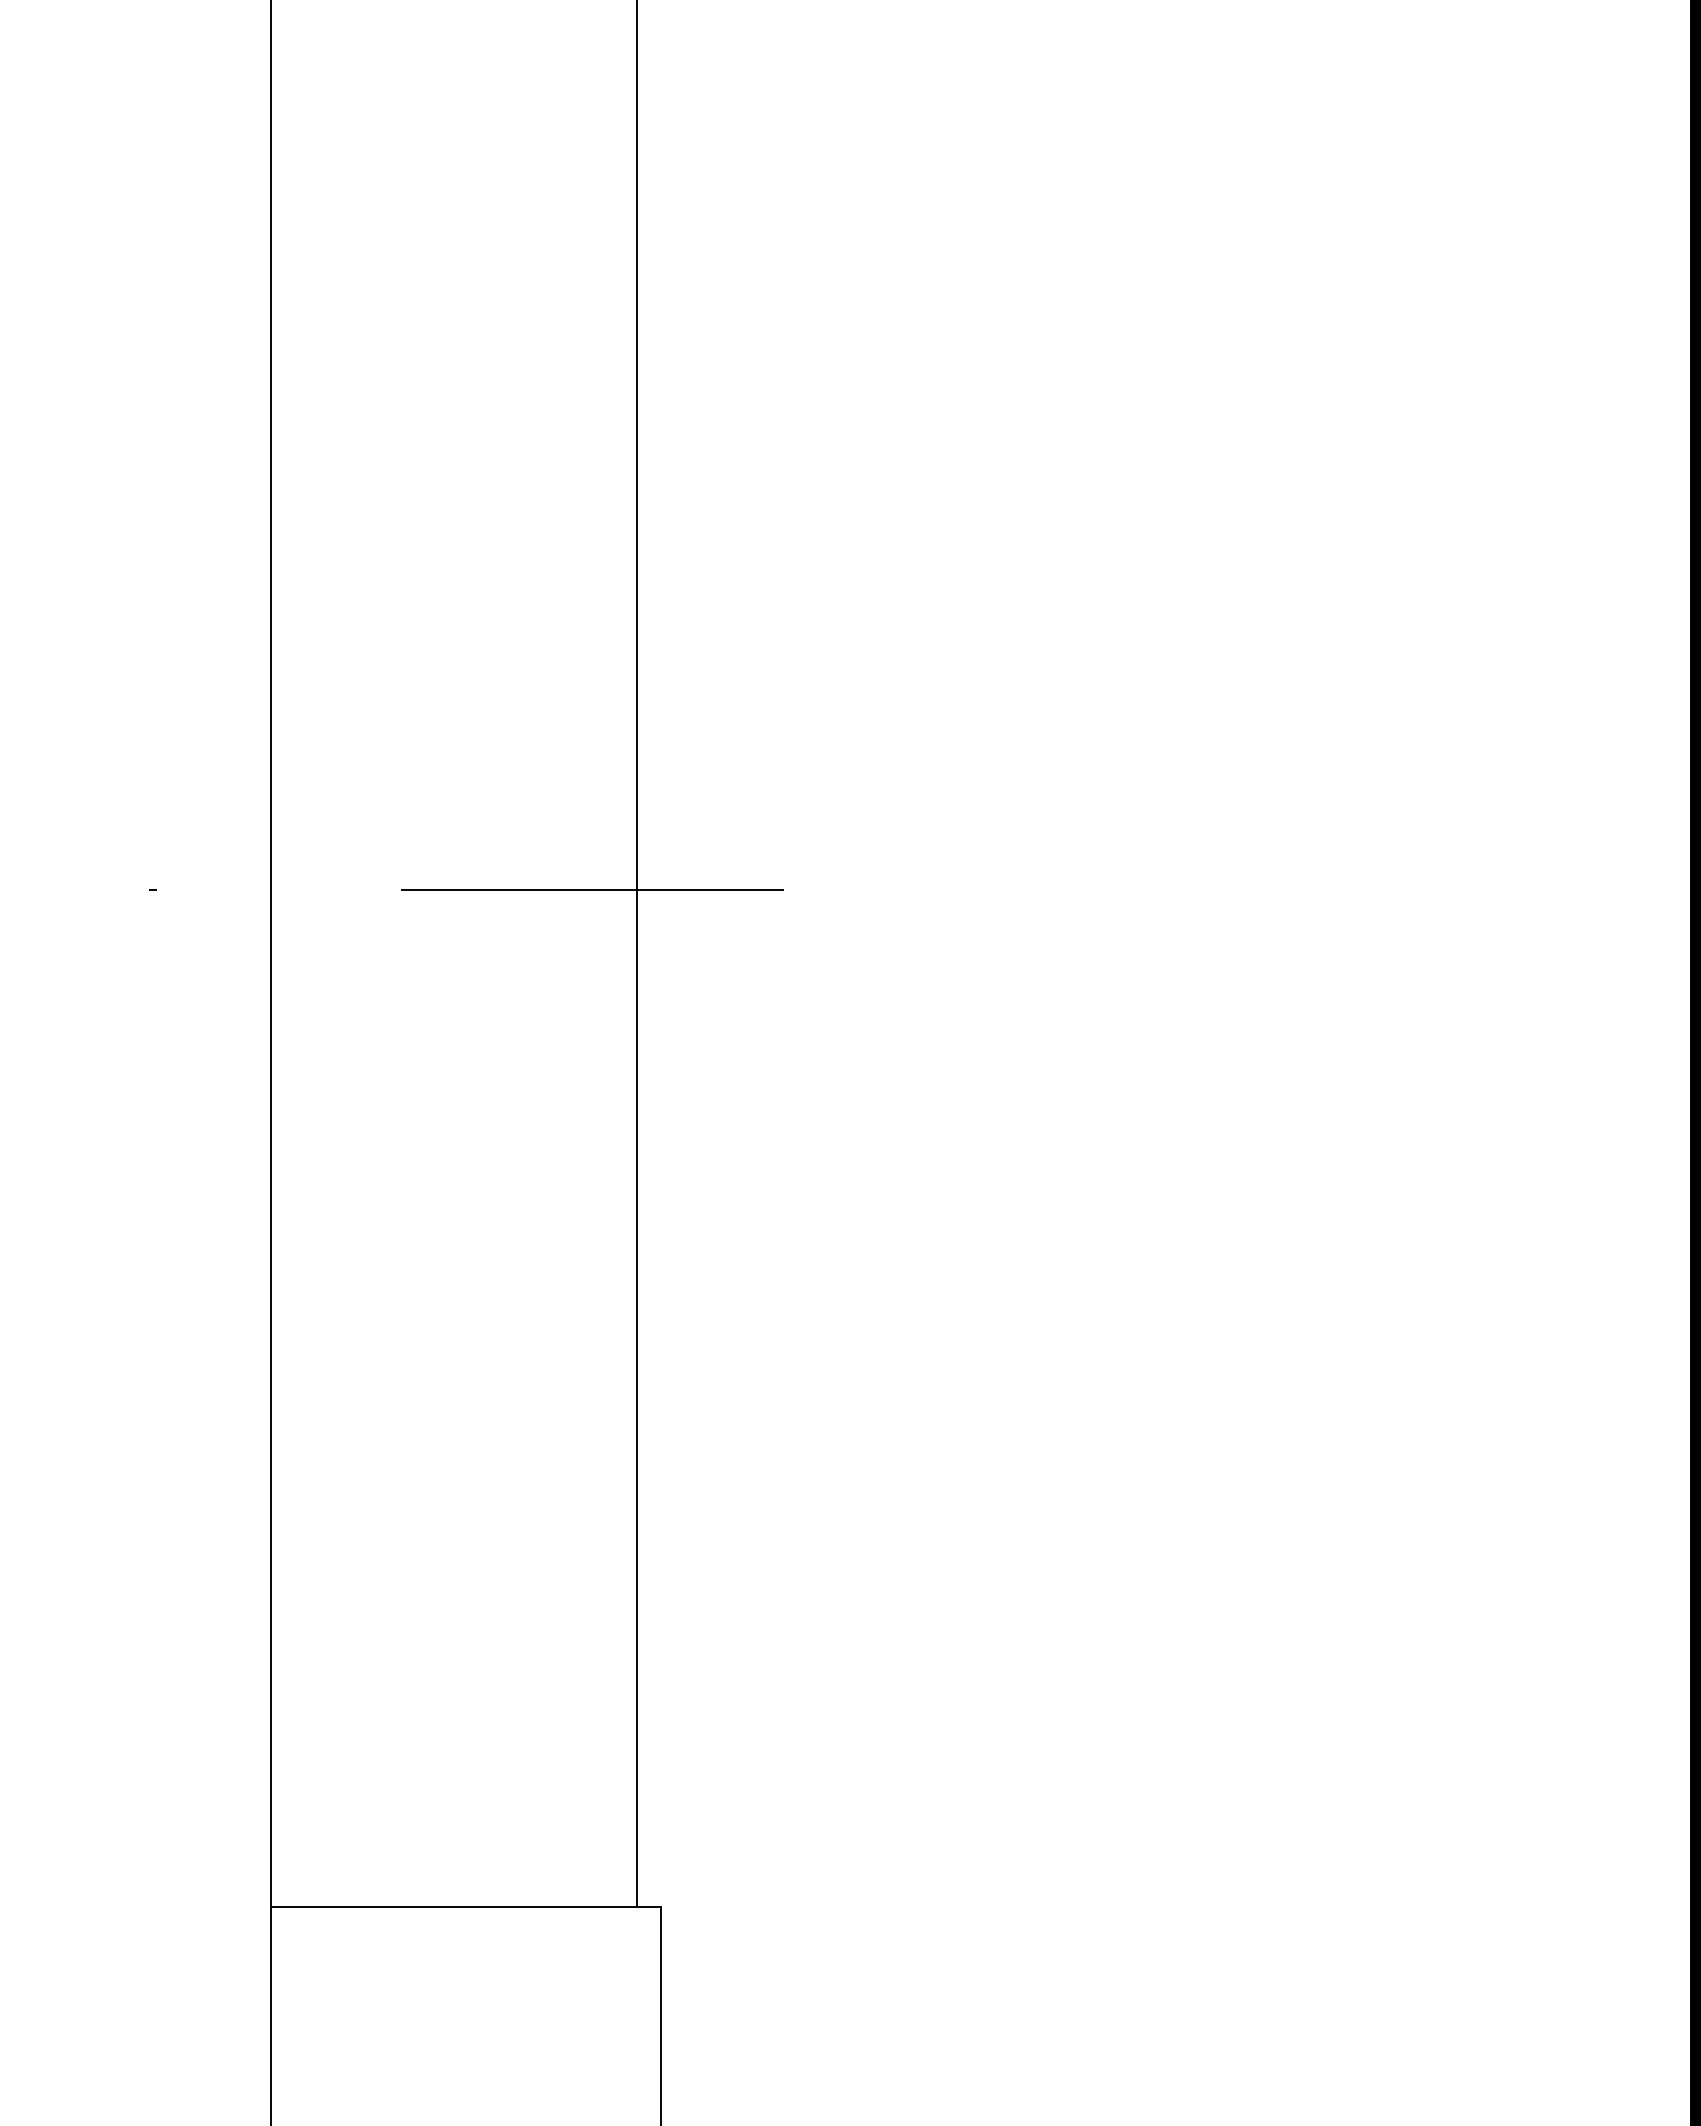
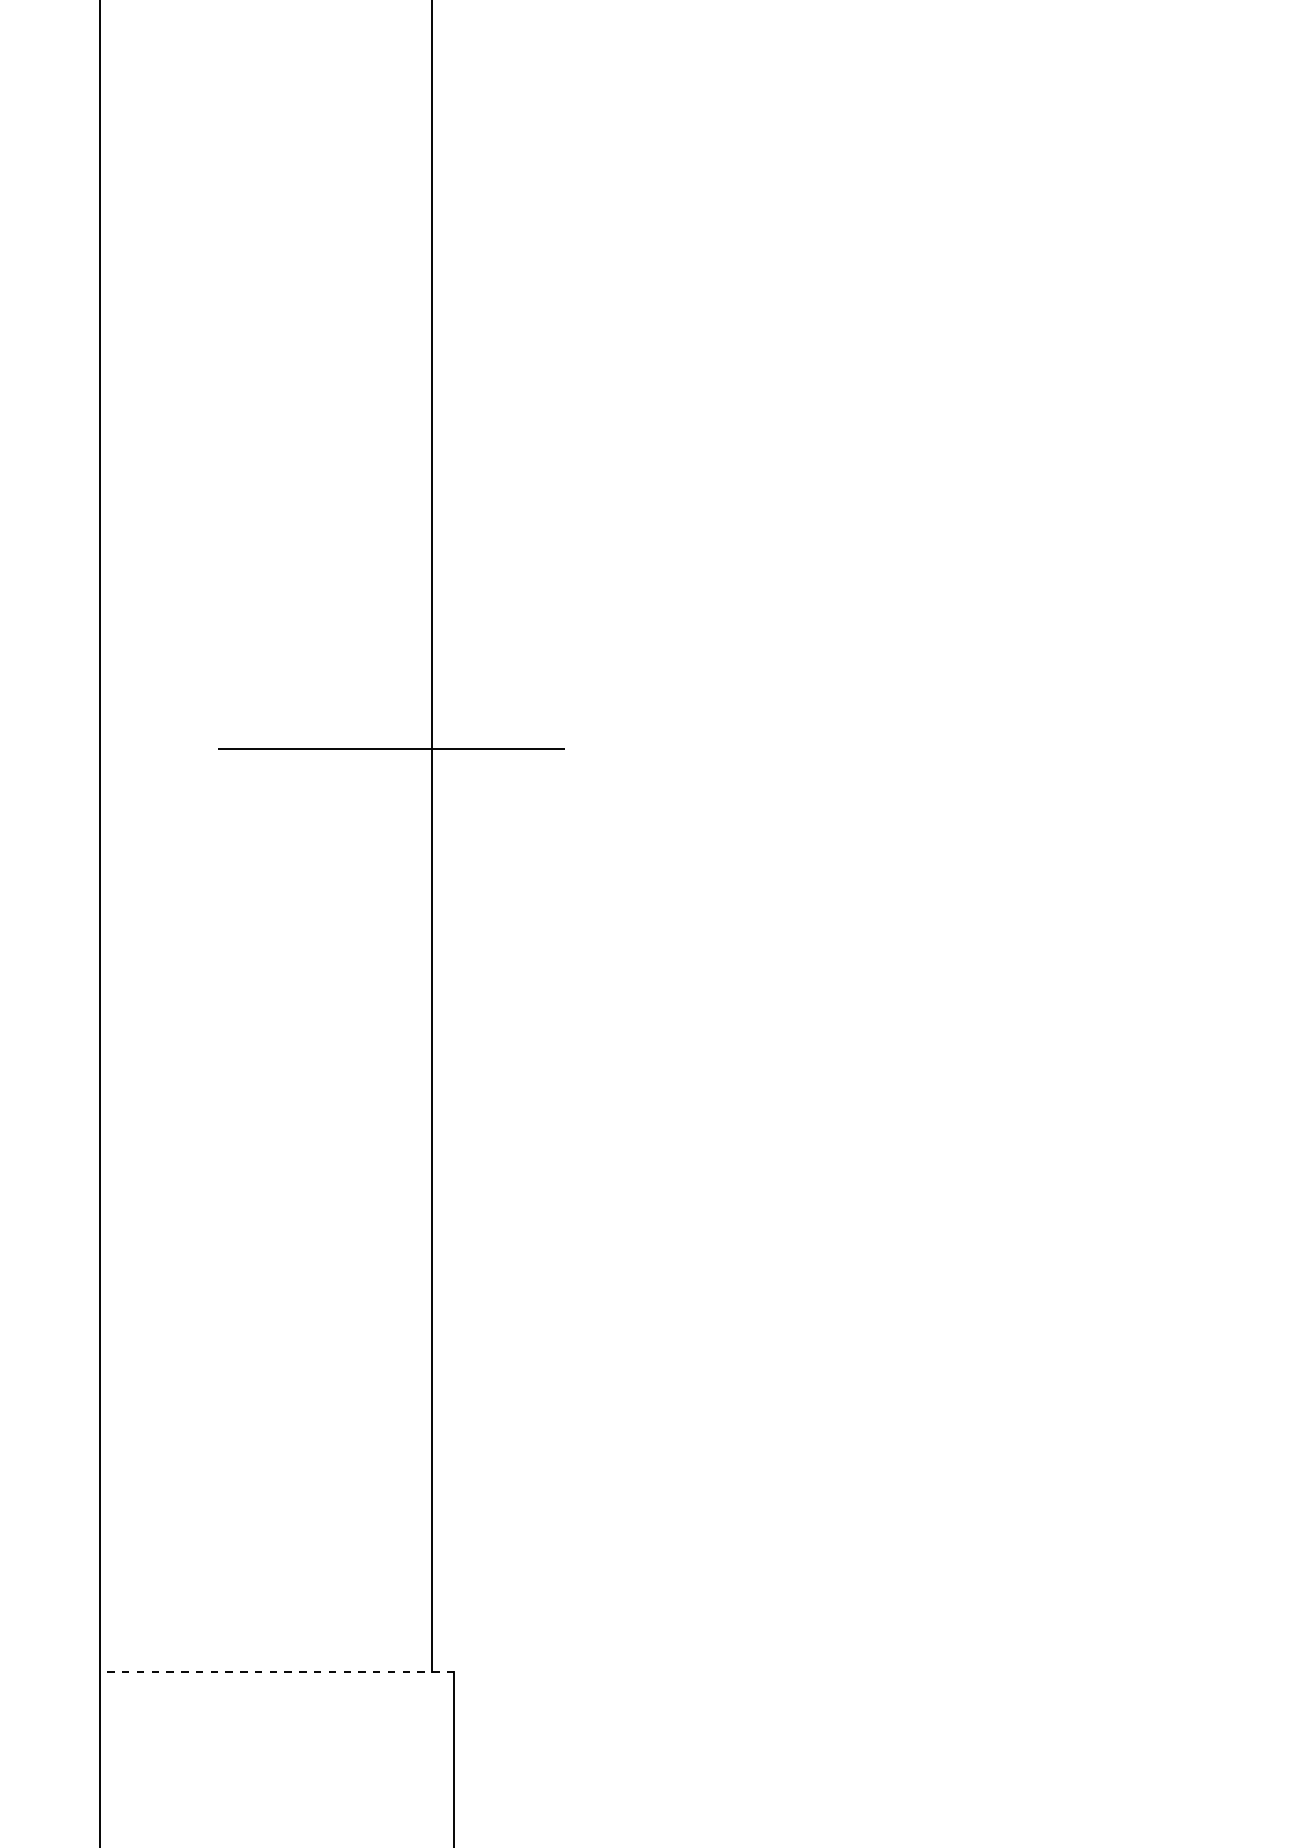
line: (465, 1907) -> (276, 1671), solid -> dashed

